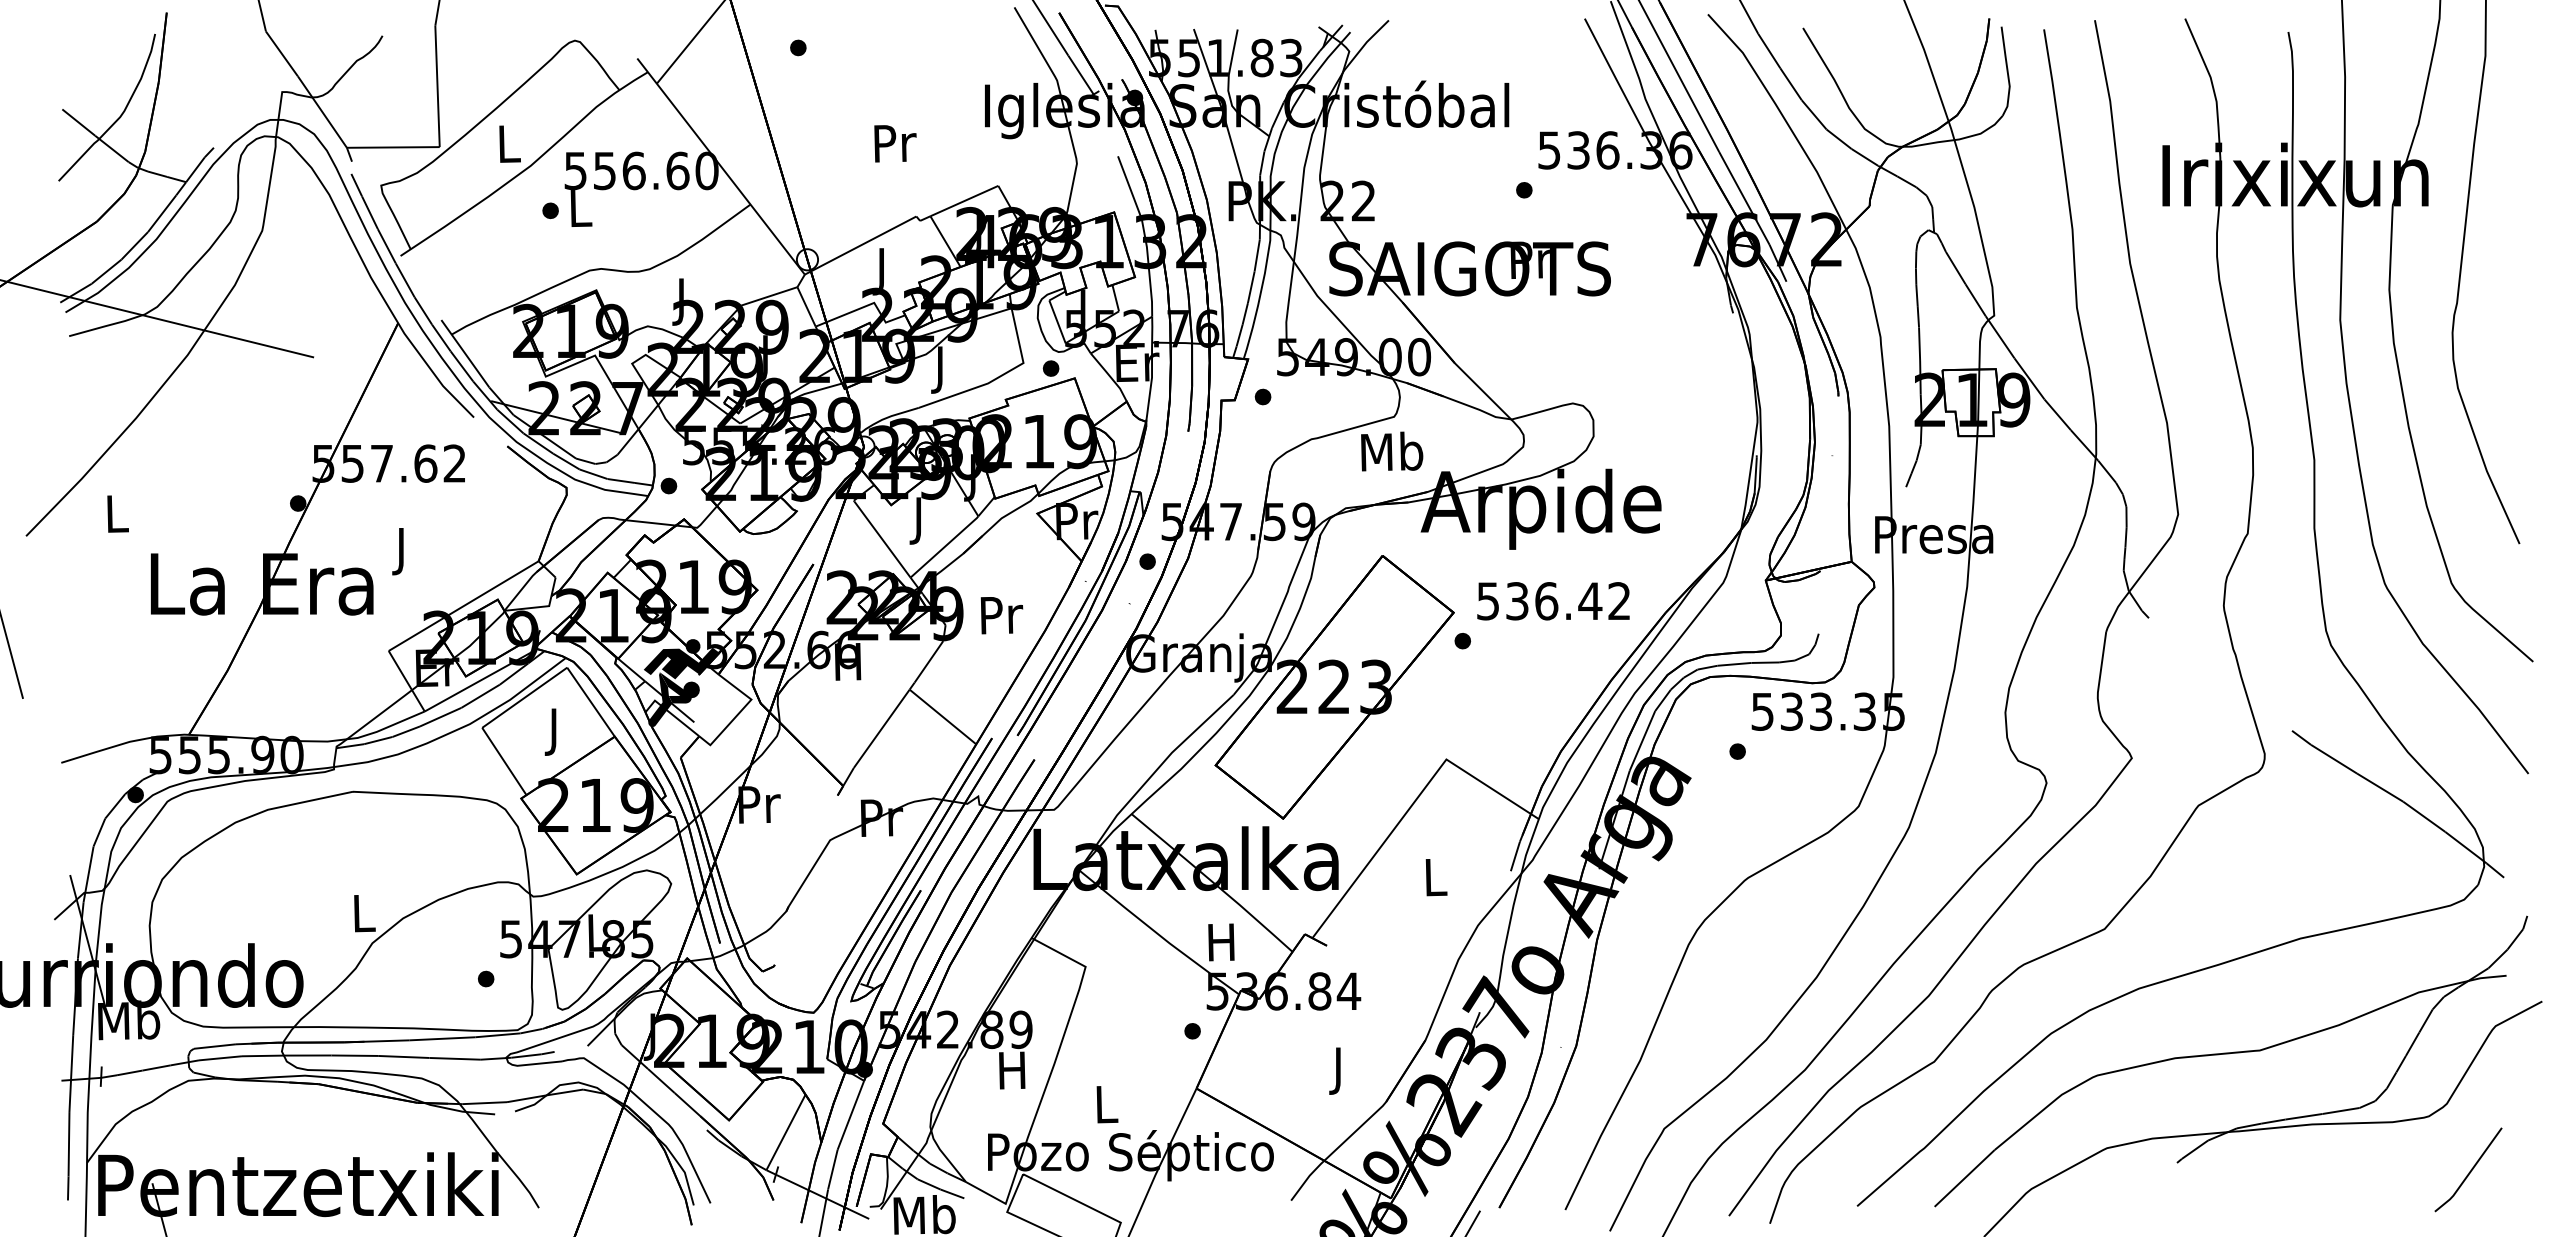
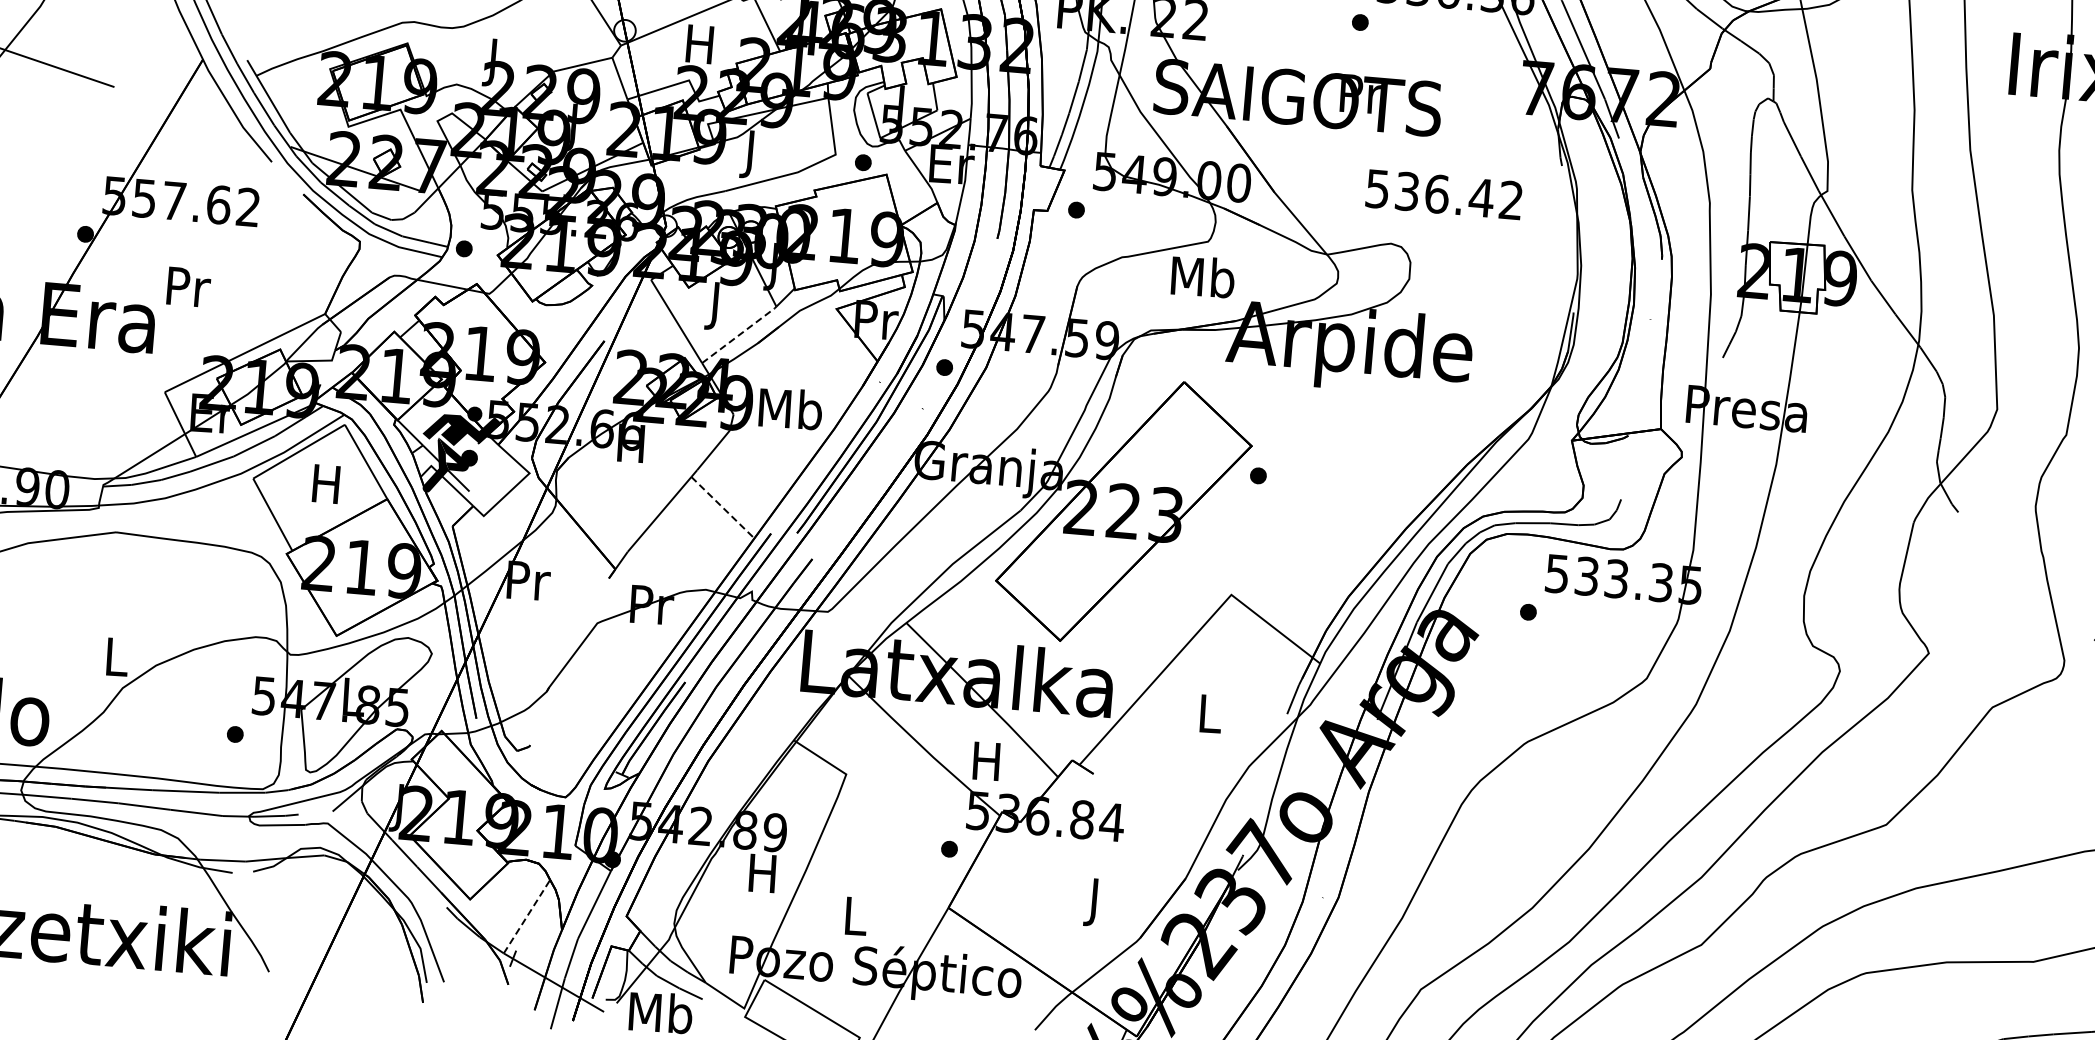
text: (881, 271) -> (699, 49), J -> H
line: (945, 546) -> (740, 334), solid -> dashed
text: (403, 551) -> (188, 292), J -> Pr
text: (1553, 601) -> (1444, 194), moved
text: (1000, 614) -> (790, 408), Pr -> Mb
line: (943, 717) -> (723, 508), solid -> dashed
text: (553, 731) -> (325, 488), J -> H
line: (786, 1132) -> (527, 916), solid -> dashed

